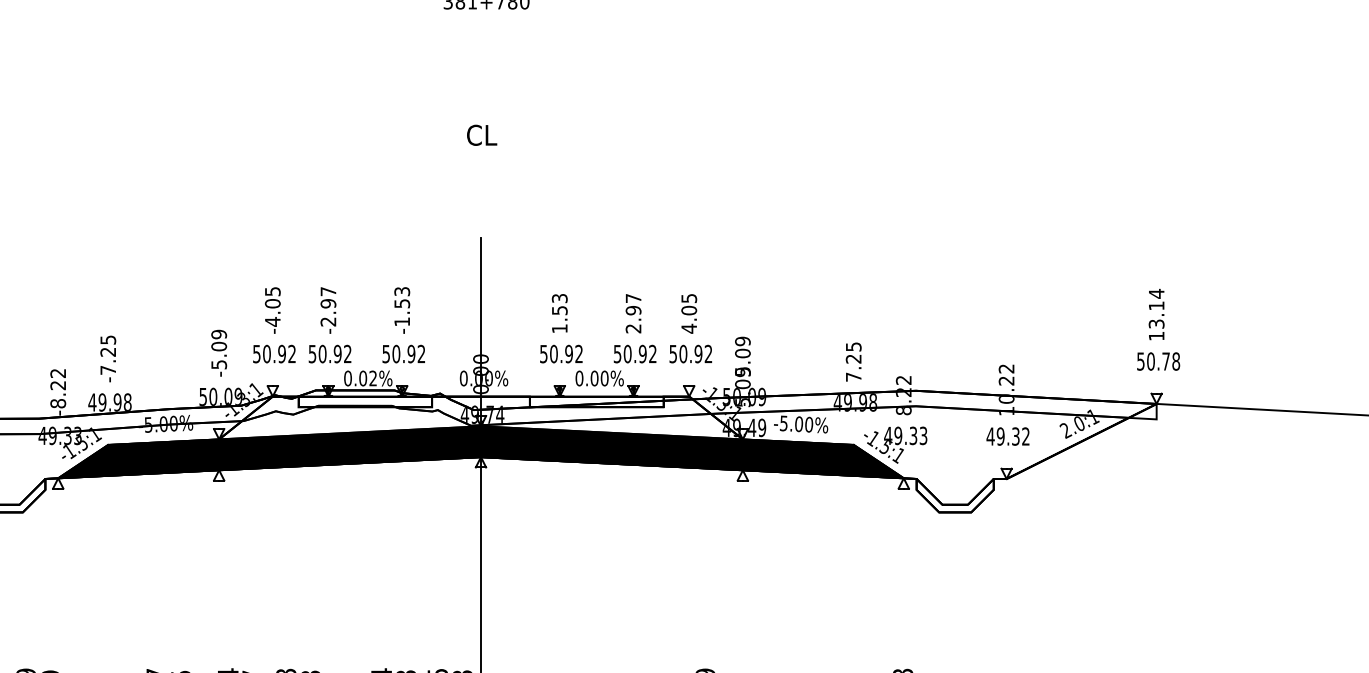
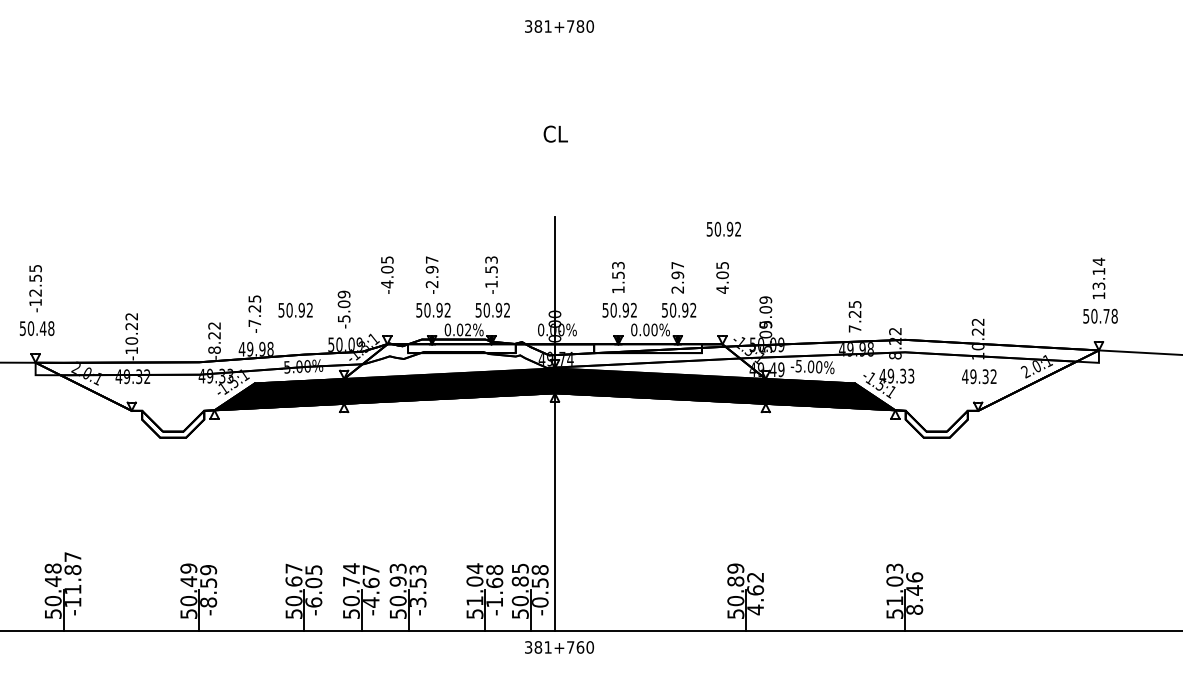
text: (274, 353) -> (295, 309), moved
text: (690, 353) -> (723, 228), moved

